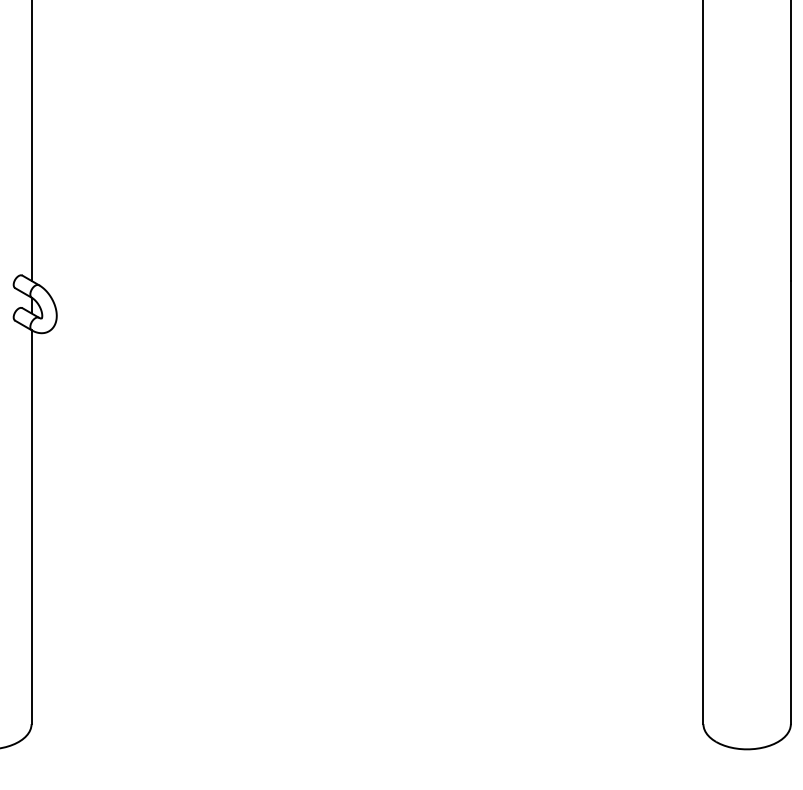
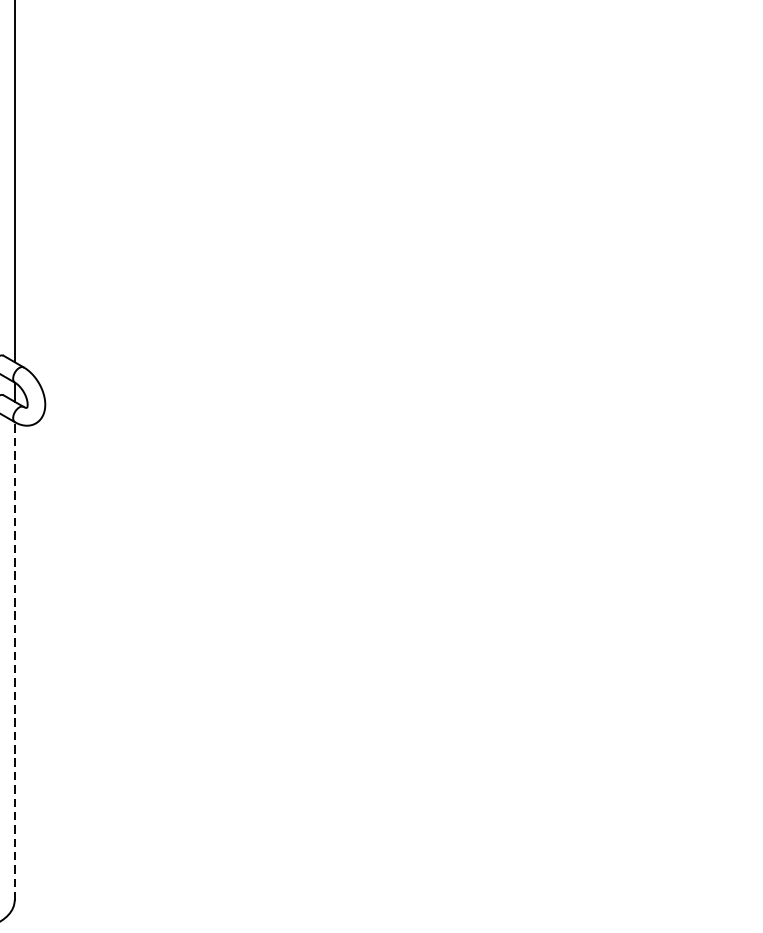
line: (31, 527) -> (14, 661), solid -> dashed

